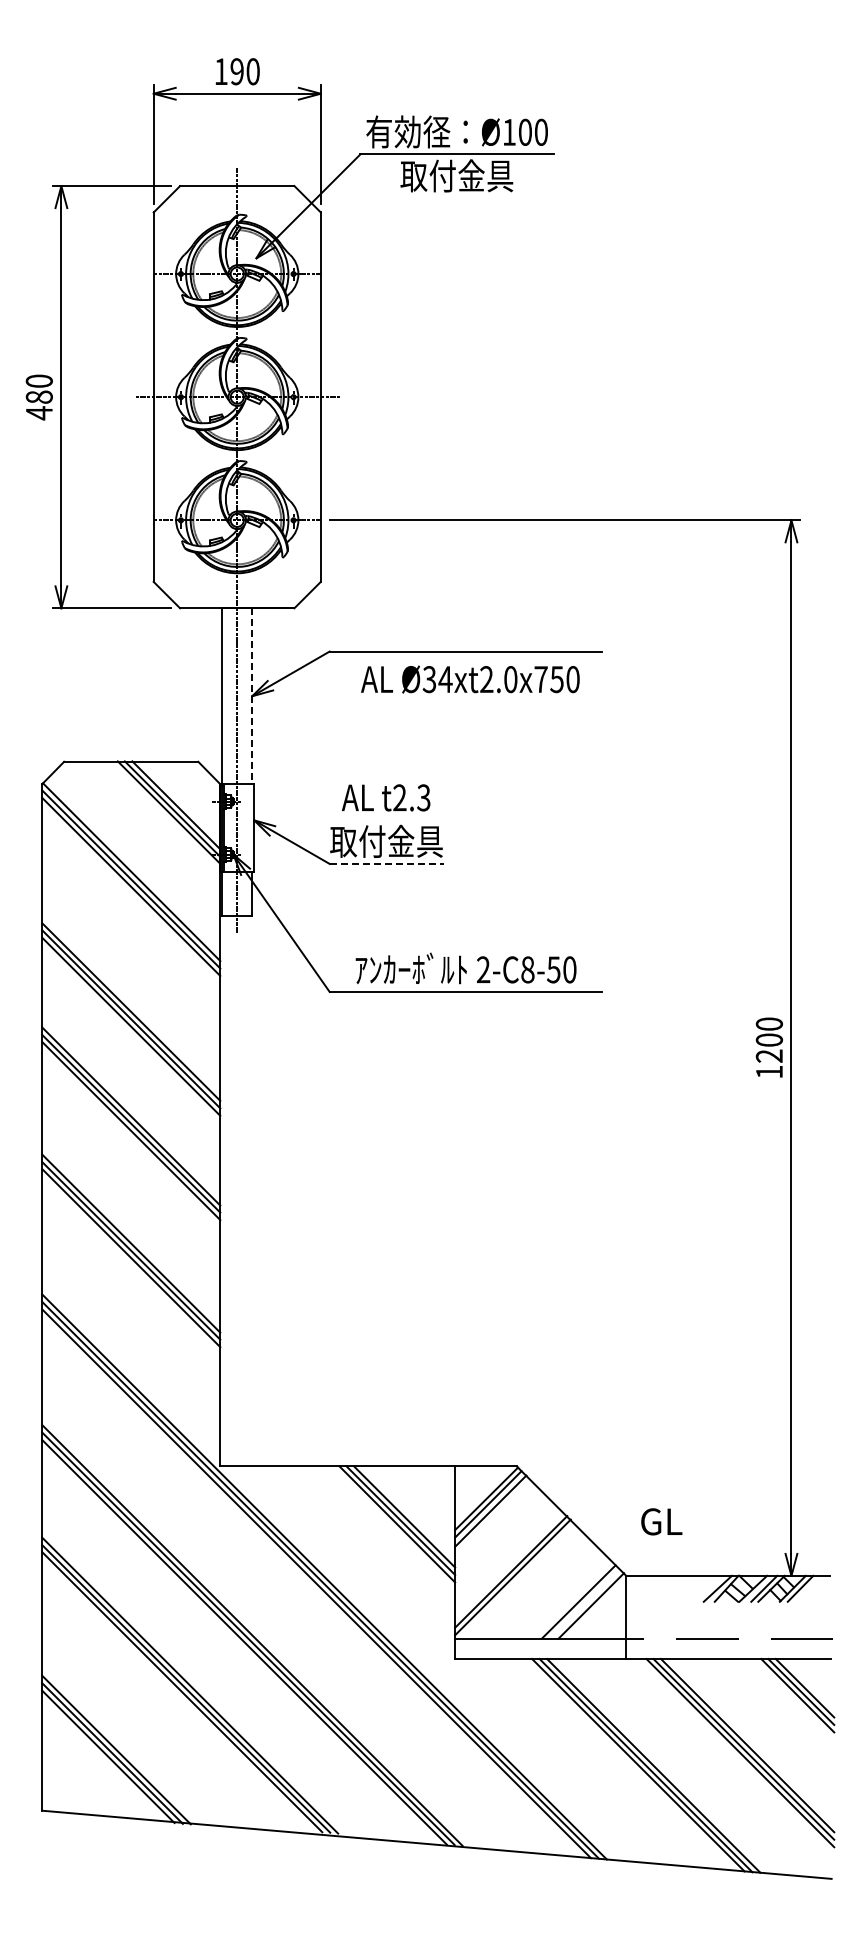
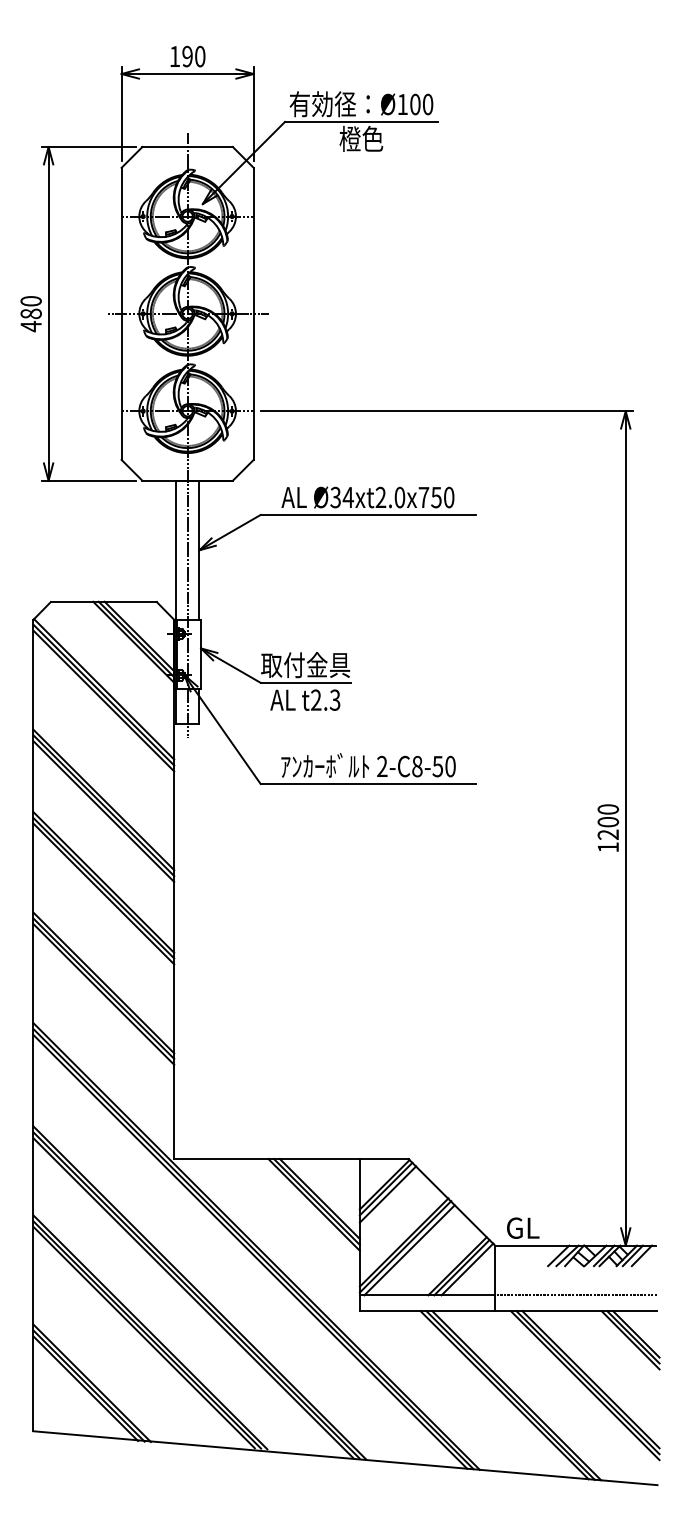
text: (456, 175) -> (360, 138), 取付金具 -> 橙色
text: (470, 679) -> (368, 497), moved
line: (252, 696) -> (199, 550), dashed -> solid
text: (385, 797) -> (304, 699), moved
line: (387, 863) -> (306, 682), dashed -> solid
text: (661, 1521) -> (523, 1227), moved
line: (517, 1581) -> (409, 1250), added
line: (706, 1588) -> (558, 1255), added
line: (811, 1588) -> (641, 1255), added
line: (584, 1603) -> (462, 1267), added

